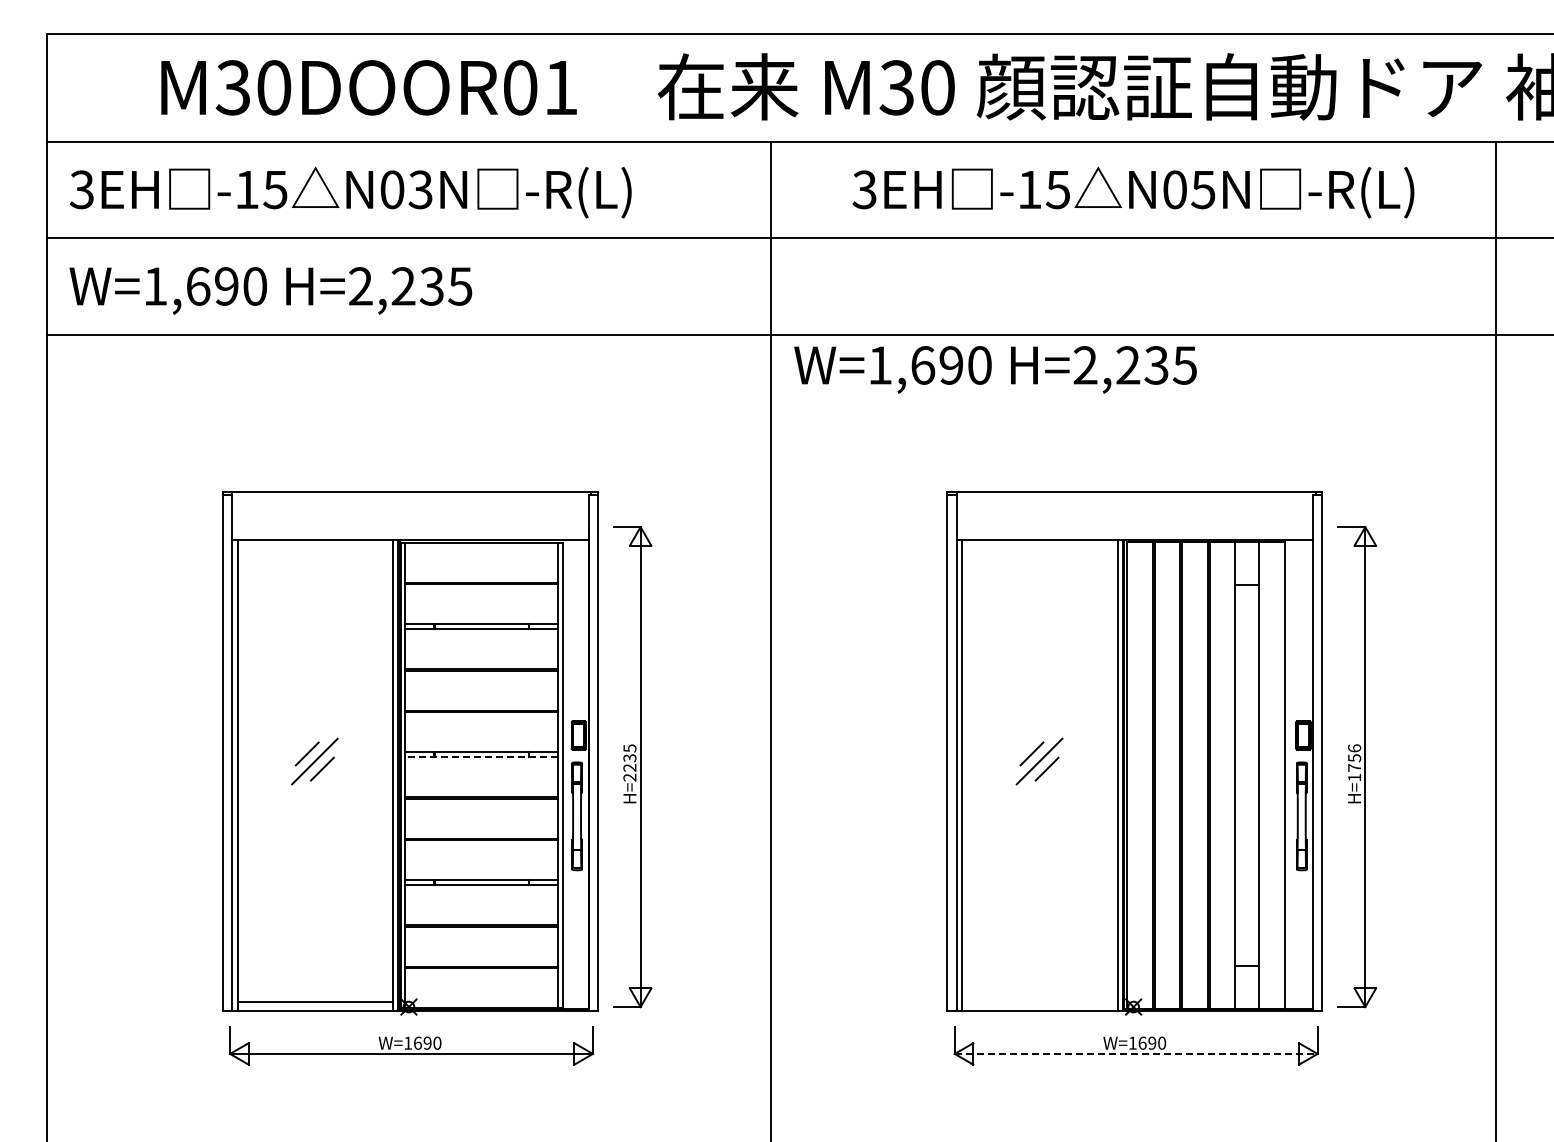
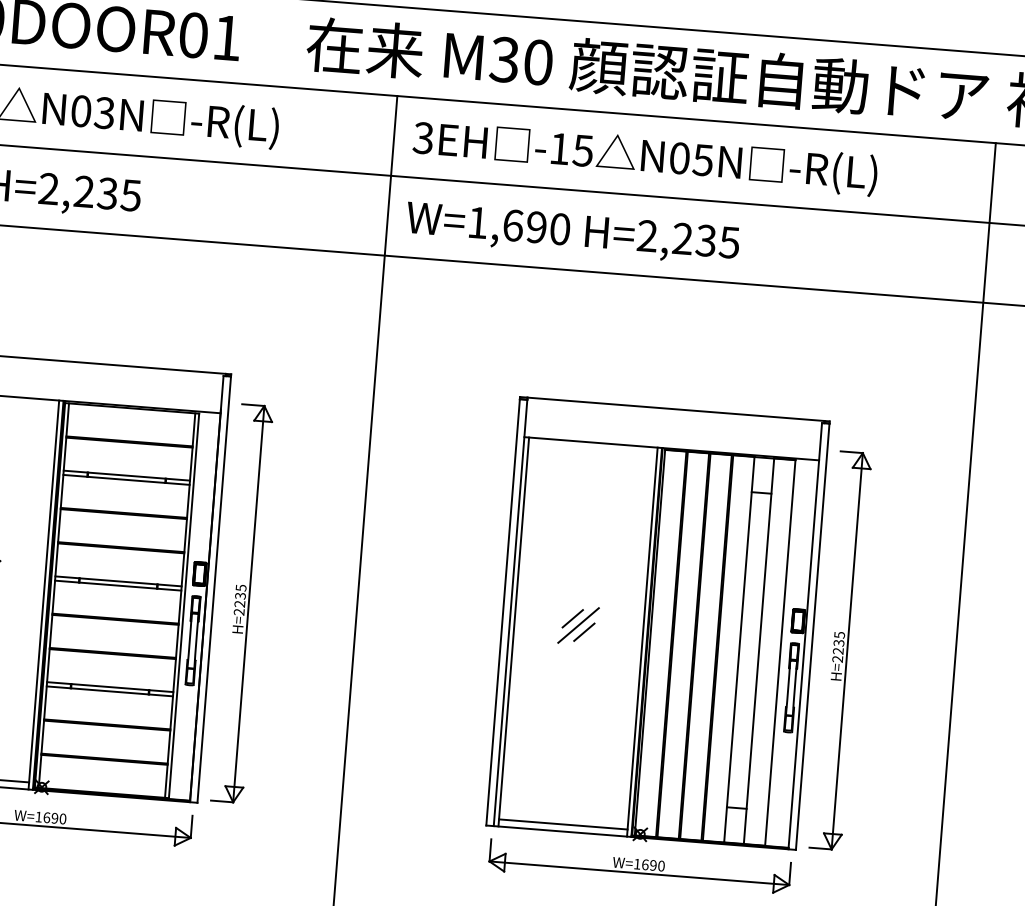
text: (1133, 192) -> (645, 157), moved
text: (995, 369) -> (572, 233), moved
line: (481, 757) -> (117, 585), dashed -> solid
text: (1354, 762) -> (838, 646), H=1756 -> H=2235
line: (1039, 1002) -> (562, 824), added
line: (1136, 1053) -> (639, 872), dashed -> solid

